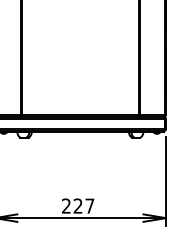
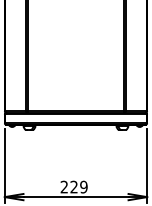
text: (89, 205) -> (83, 186), 227 -> 229

